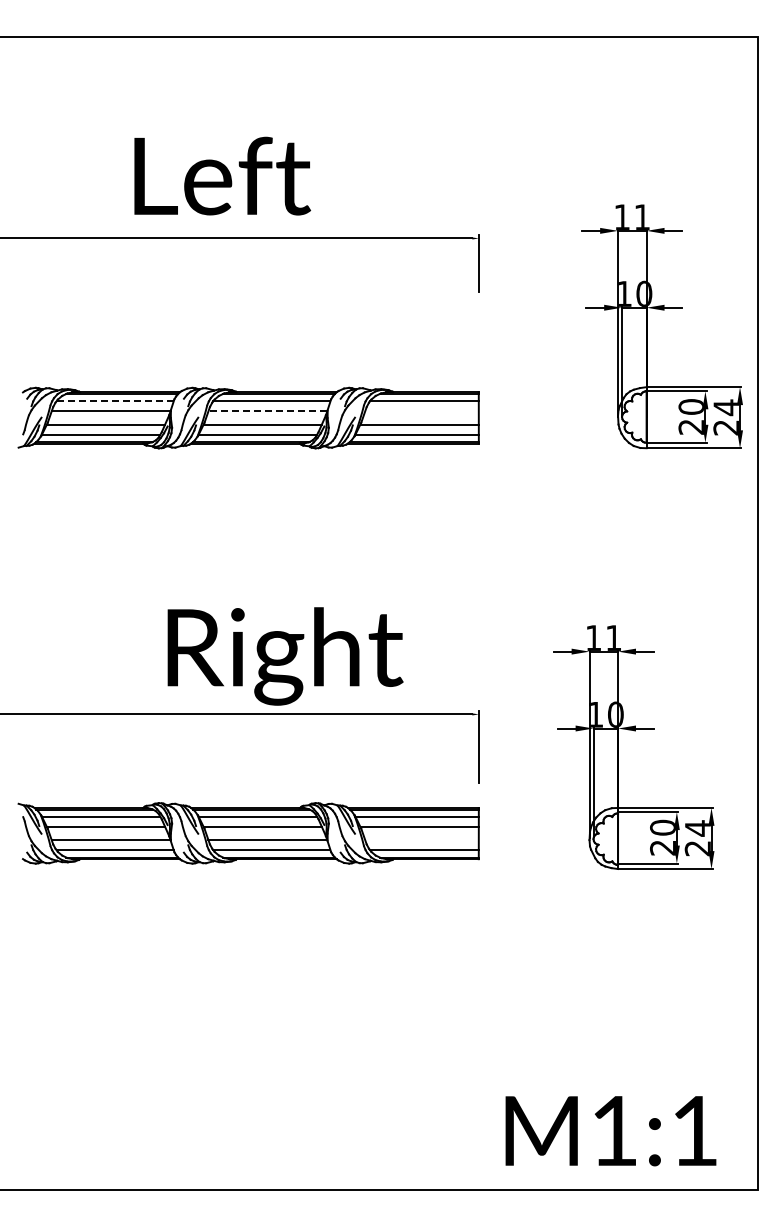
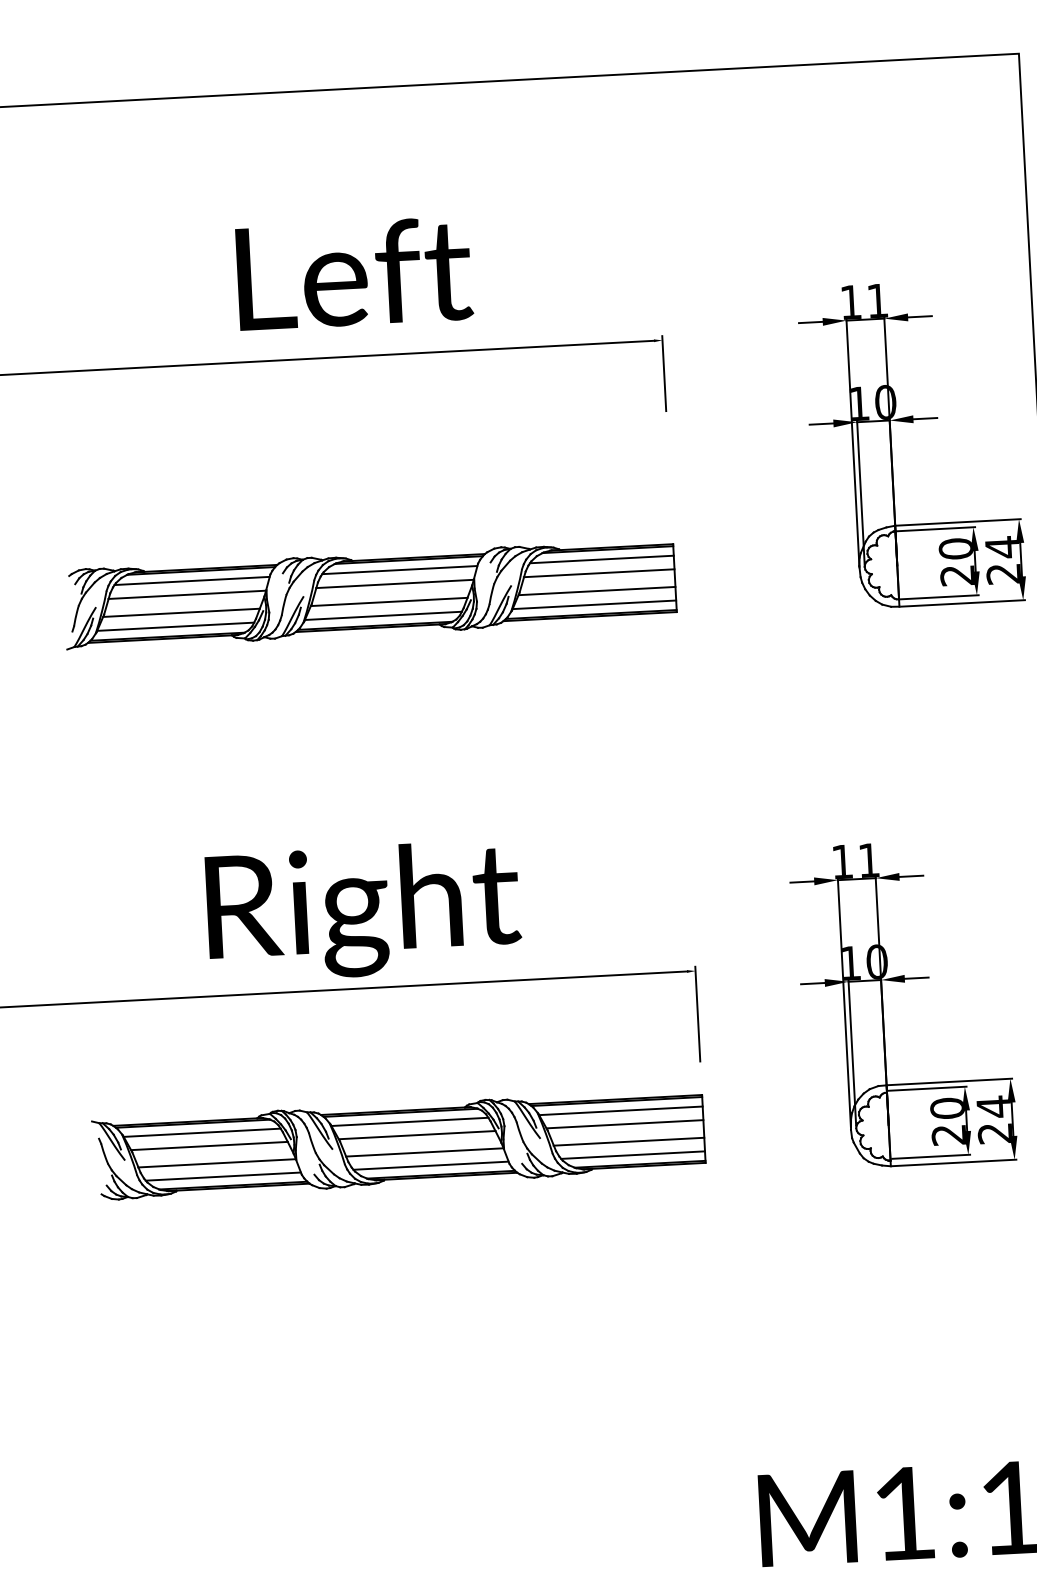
text: (222, 175) -> (354, 272), moved
line: (114, 400) -> (191, 580), dashed -> solid
line: (267, 411) -> (394, 584), dashed -> solid
line: (421, 411) -> (598, 573), added
text: (285, 656) -> (363, 911), moved
line: (421, 840) -> (628, 1142), added

